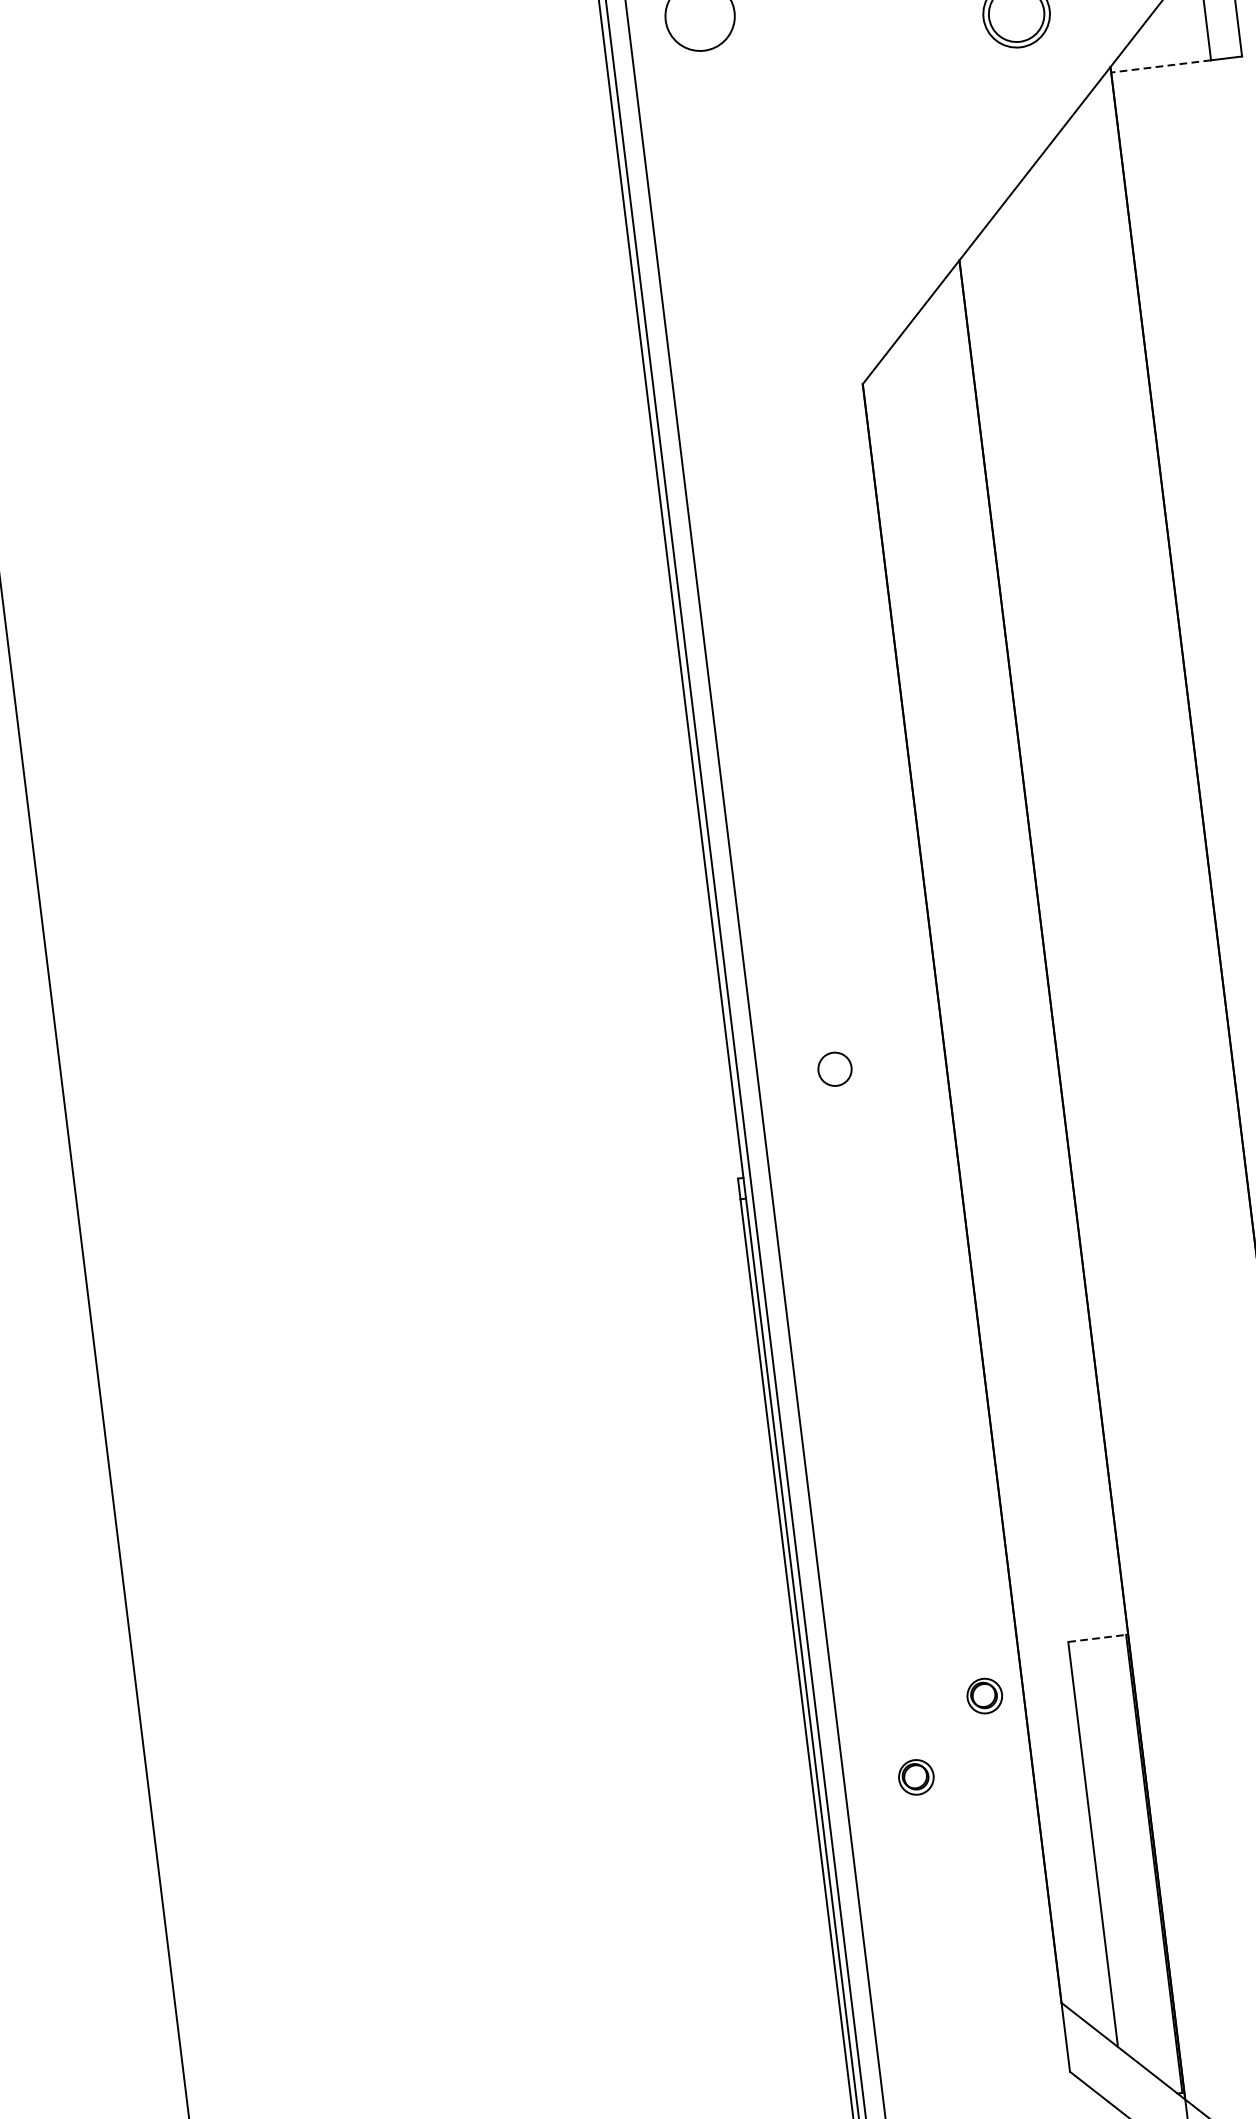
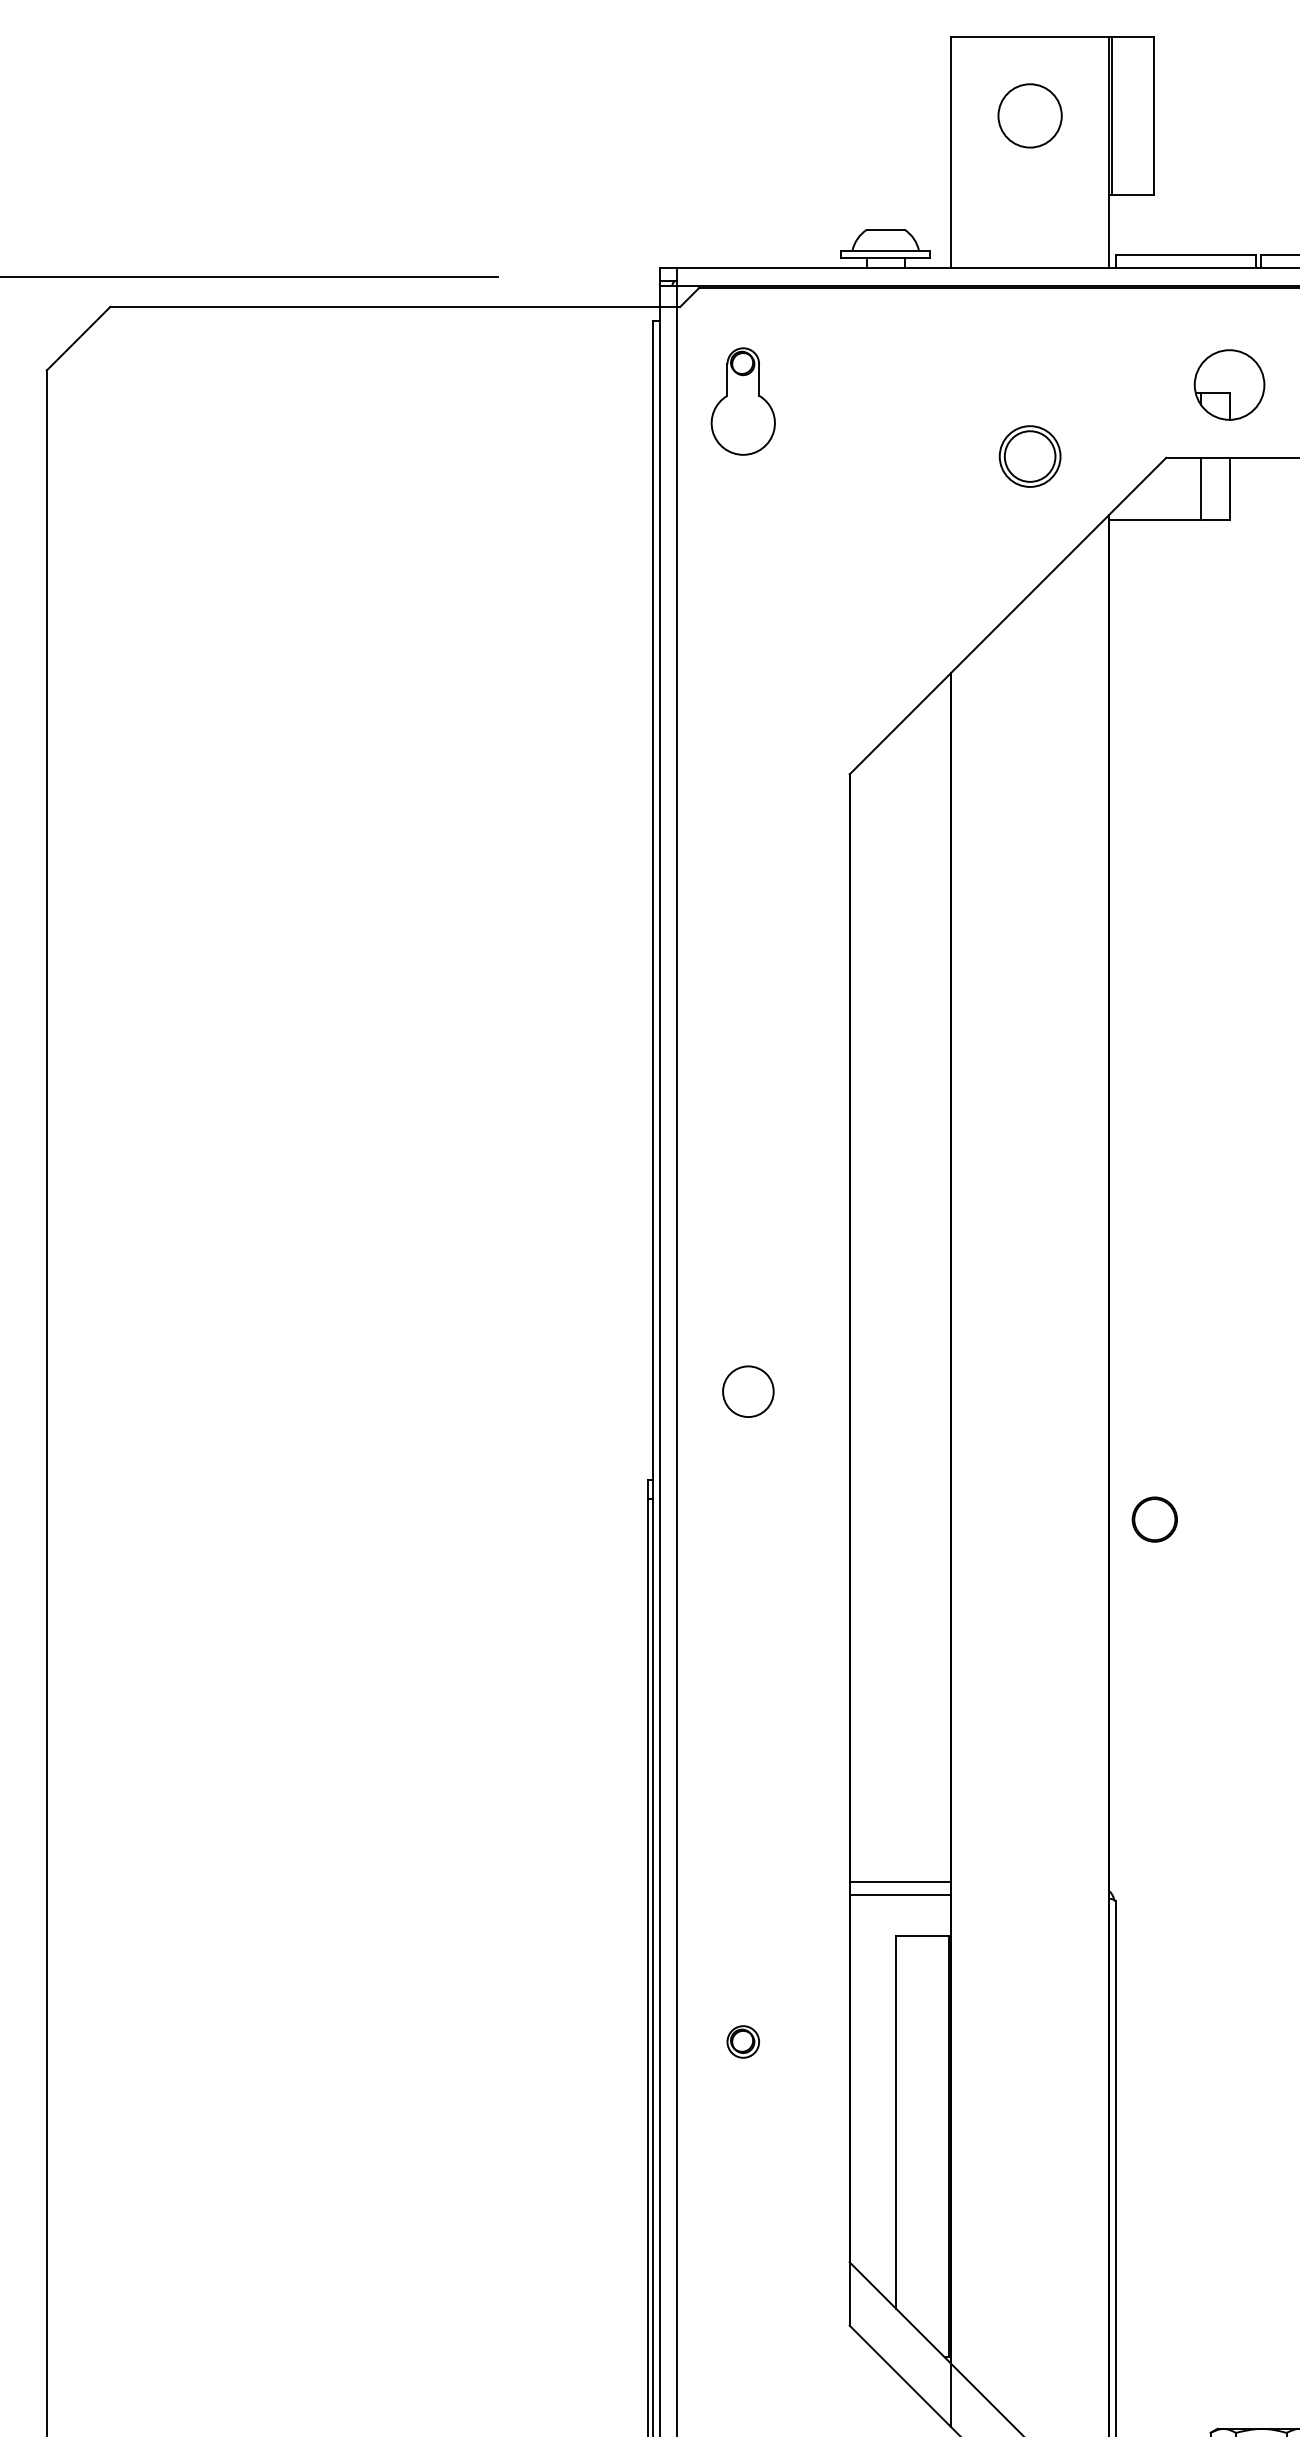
line: (1161, 65) -> (1155, 519), dashed -> solid
circle: (835, 1069) -> (748, 1391), size x1.67
line: (1064, 1583) -> (899, 1882), added
line: (1066, 1597) -> (899, 1895), added
line: (1097, 1638) -> (922, 1936), dashed -> solid
part: (983, 1695) -> (813, 1975), removed

